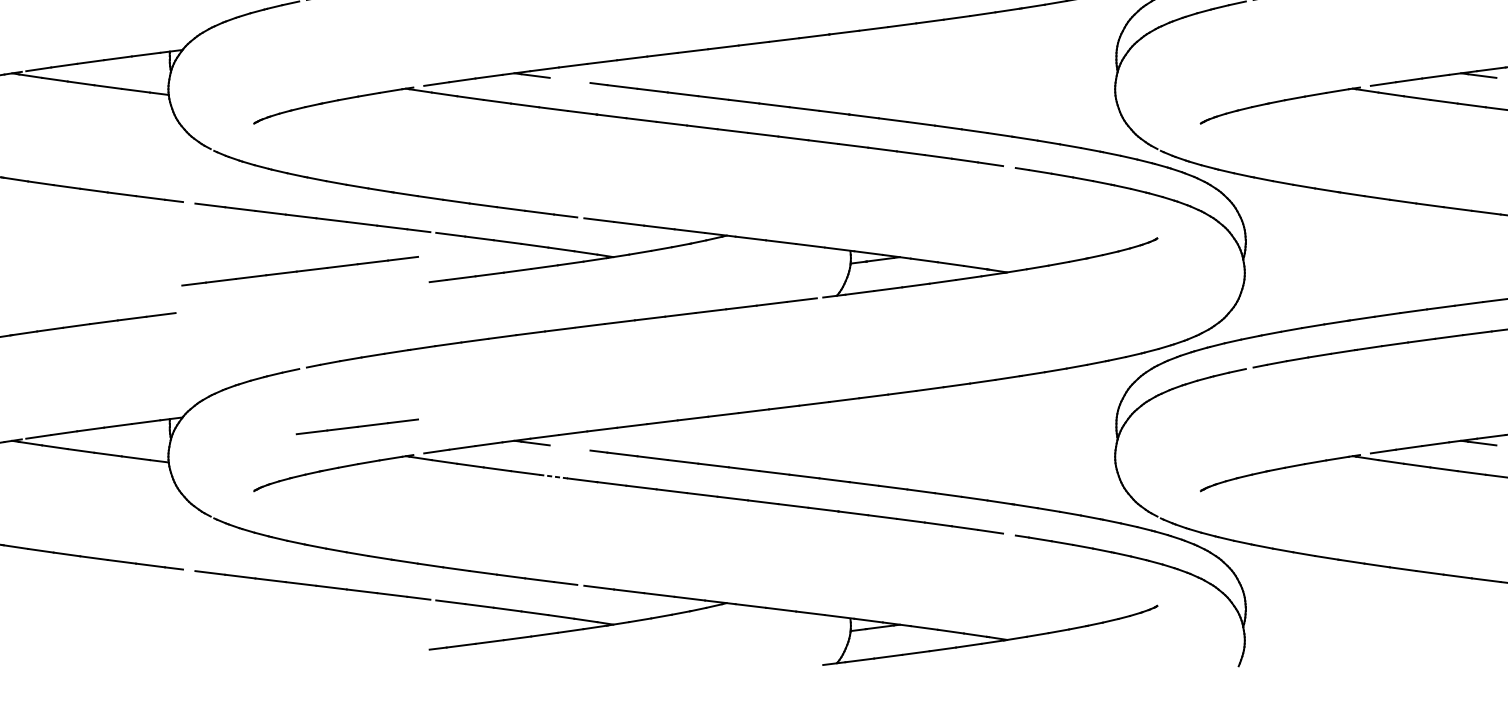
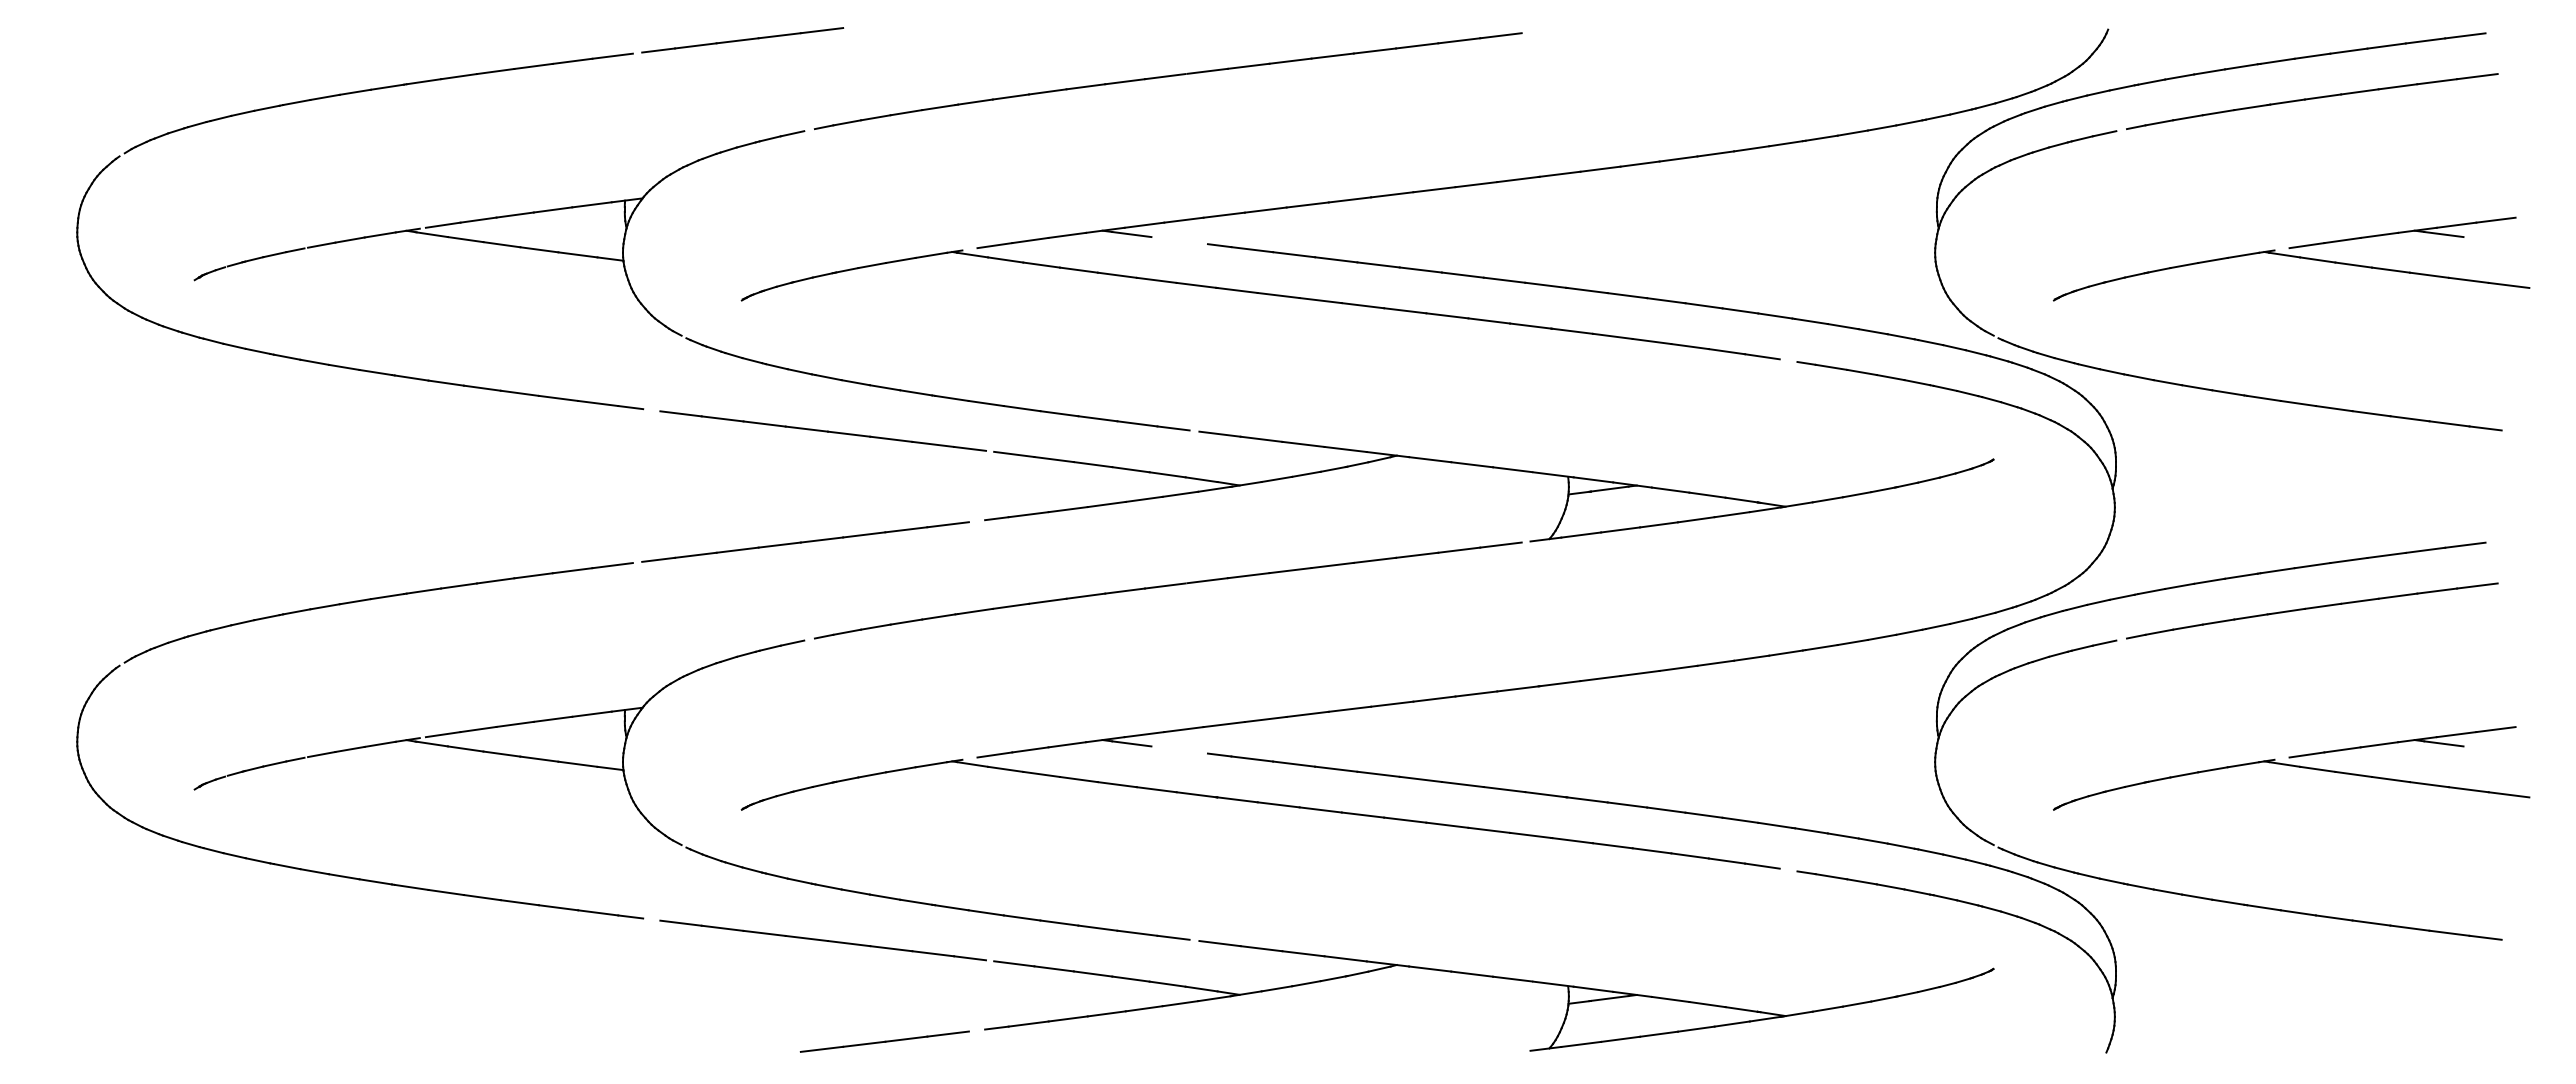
line: (300, 270) -> (805, 541), moved
line: (357, 426) -> (884, 1041), moved
line: (553, 476) -> (1156, 789), dashed -> solid

